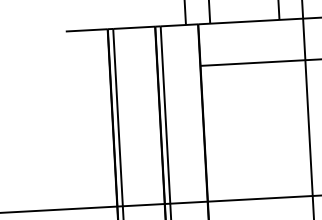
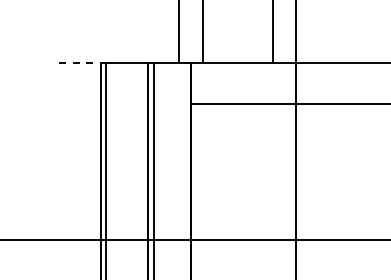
line: (86, 30) -> (79, 62), solid -> dashed

